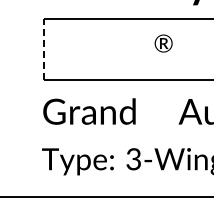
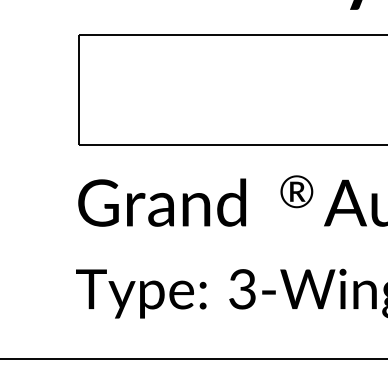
text: (163, 43) -> (296, 191), moved
line: (43, 49) -> (78, 90), dashed -> solid

